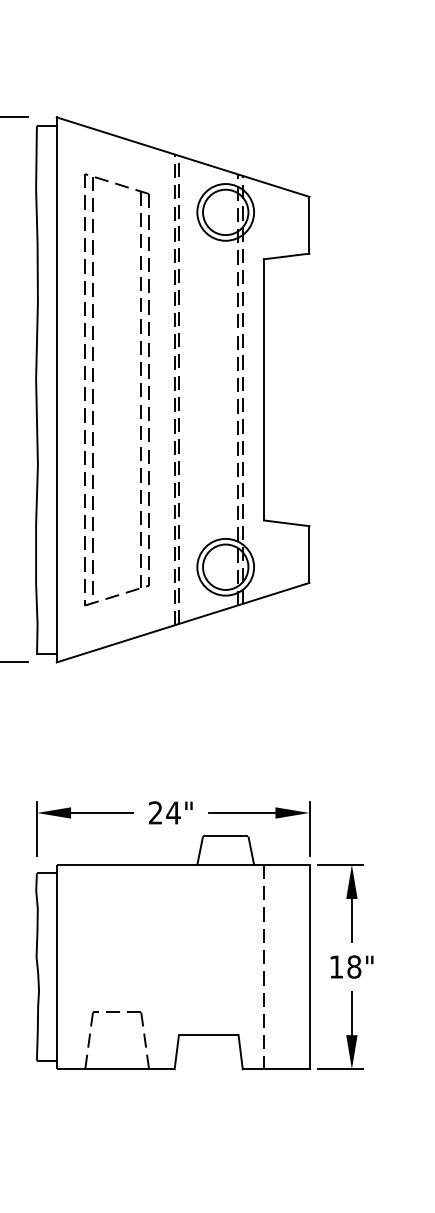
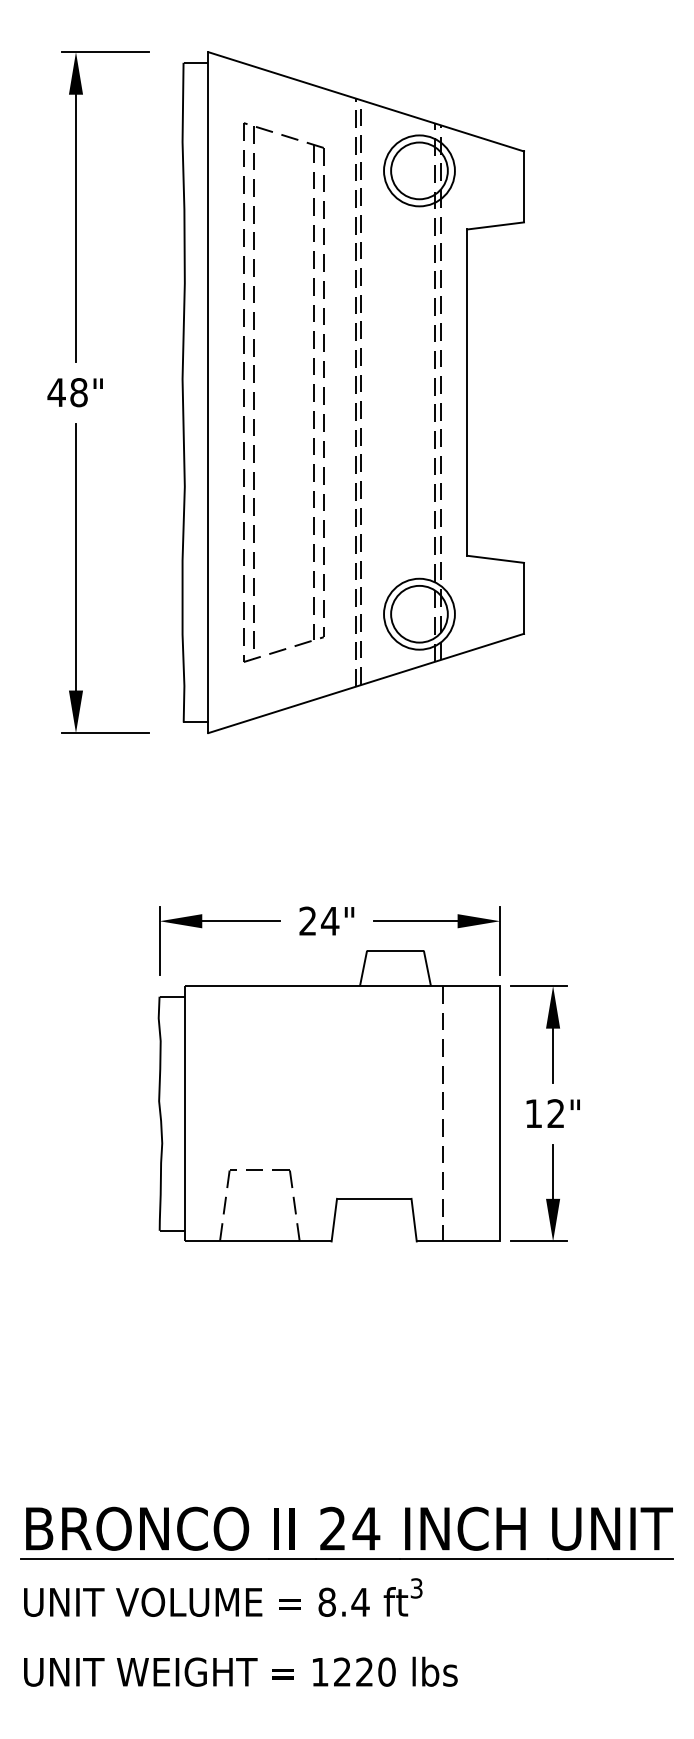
part: (172, 389) -> (352, 392), moved
text: (353, 966) -> (555, 1113), 18" -> 12"

